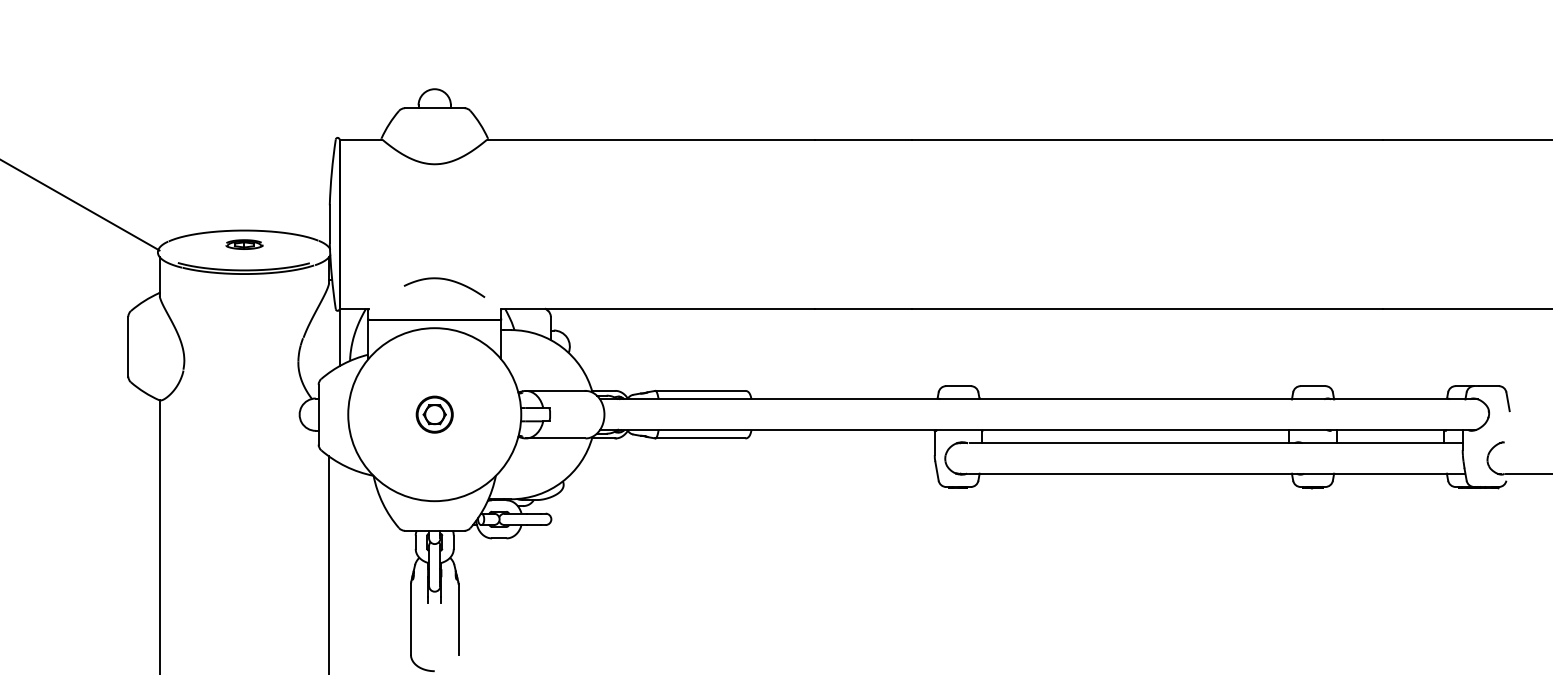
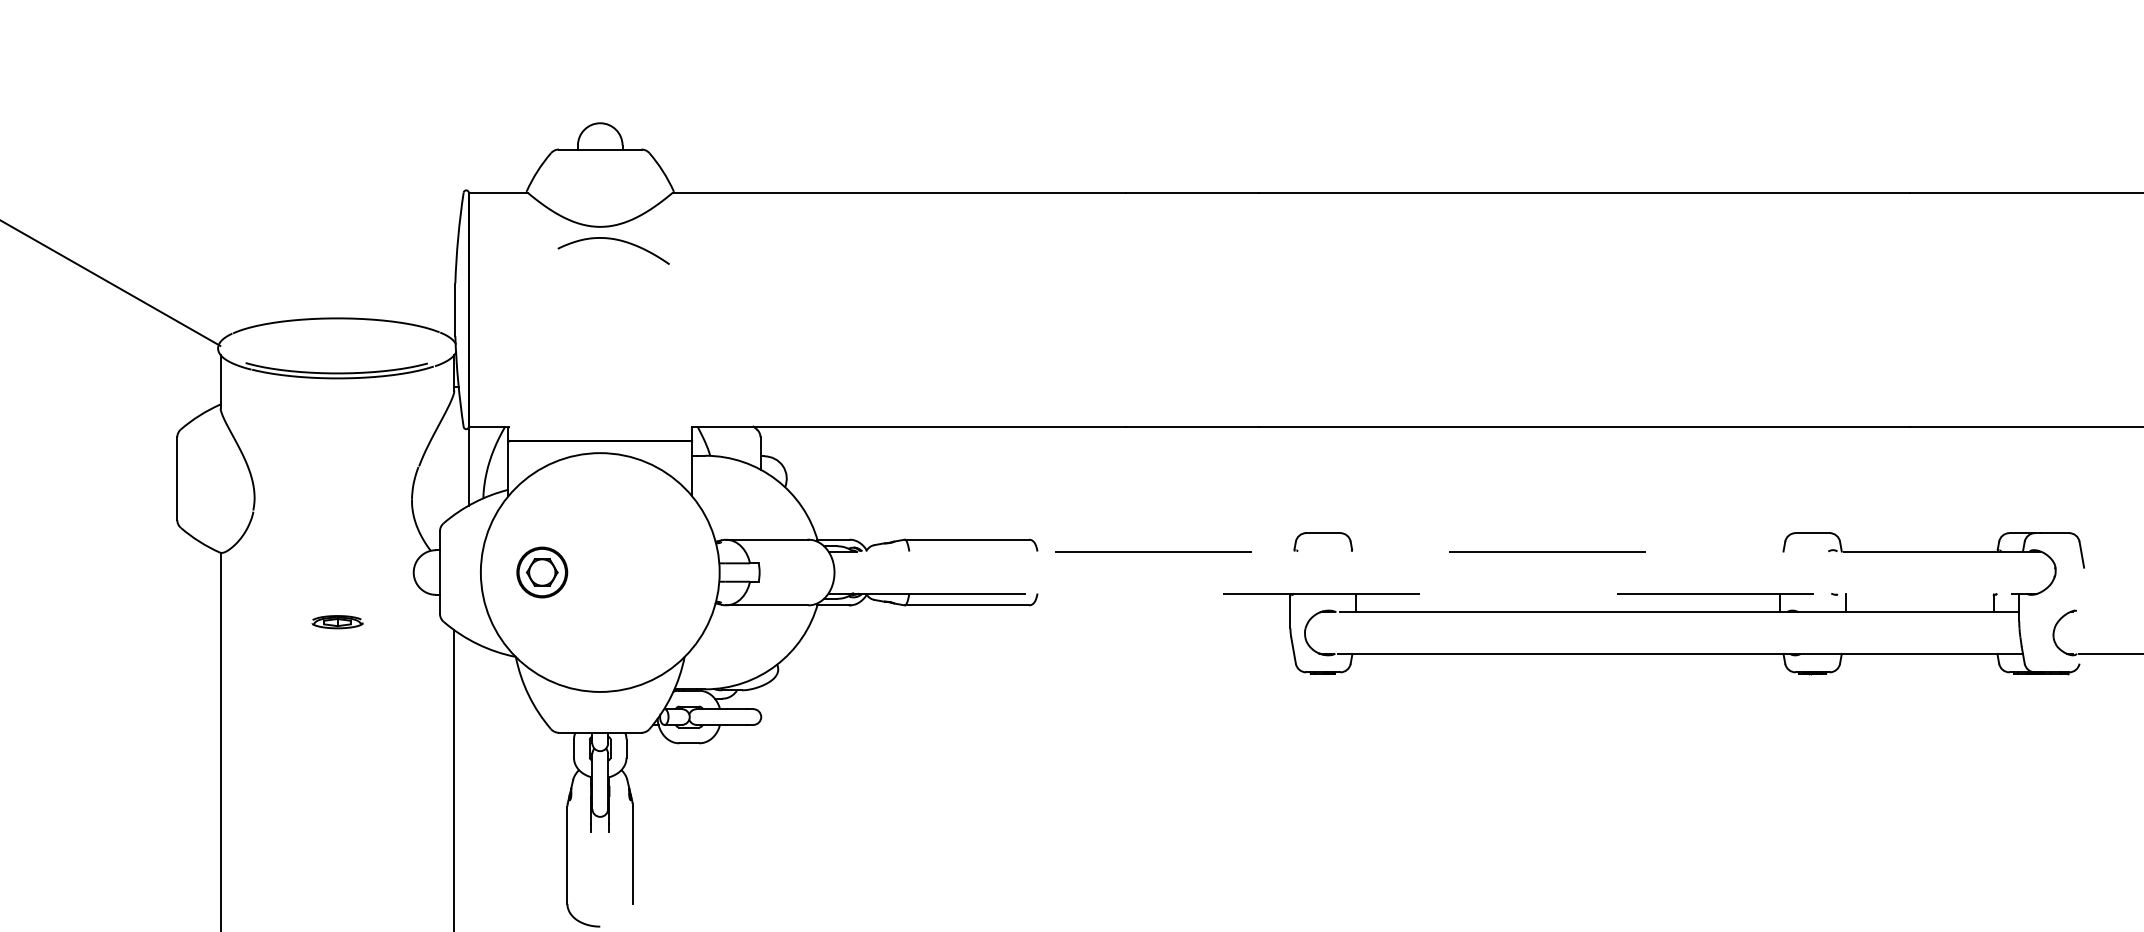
part: (244, 244) -> (337, 621), moved
curve: (445, 280) -> (615, 240), moved
line: (1038, 399) -> (1433, 551), solid -> dashed
part: (434, 414) -> (541, 572), moved
line: (1038, 429) -> (1433, 592), solid -> dashed

